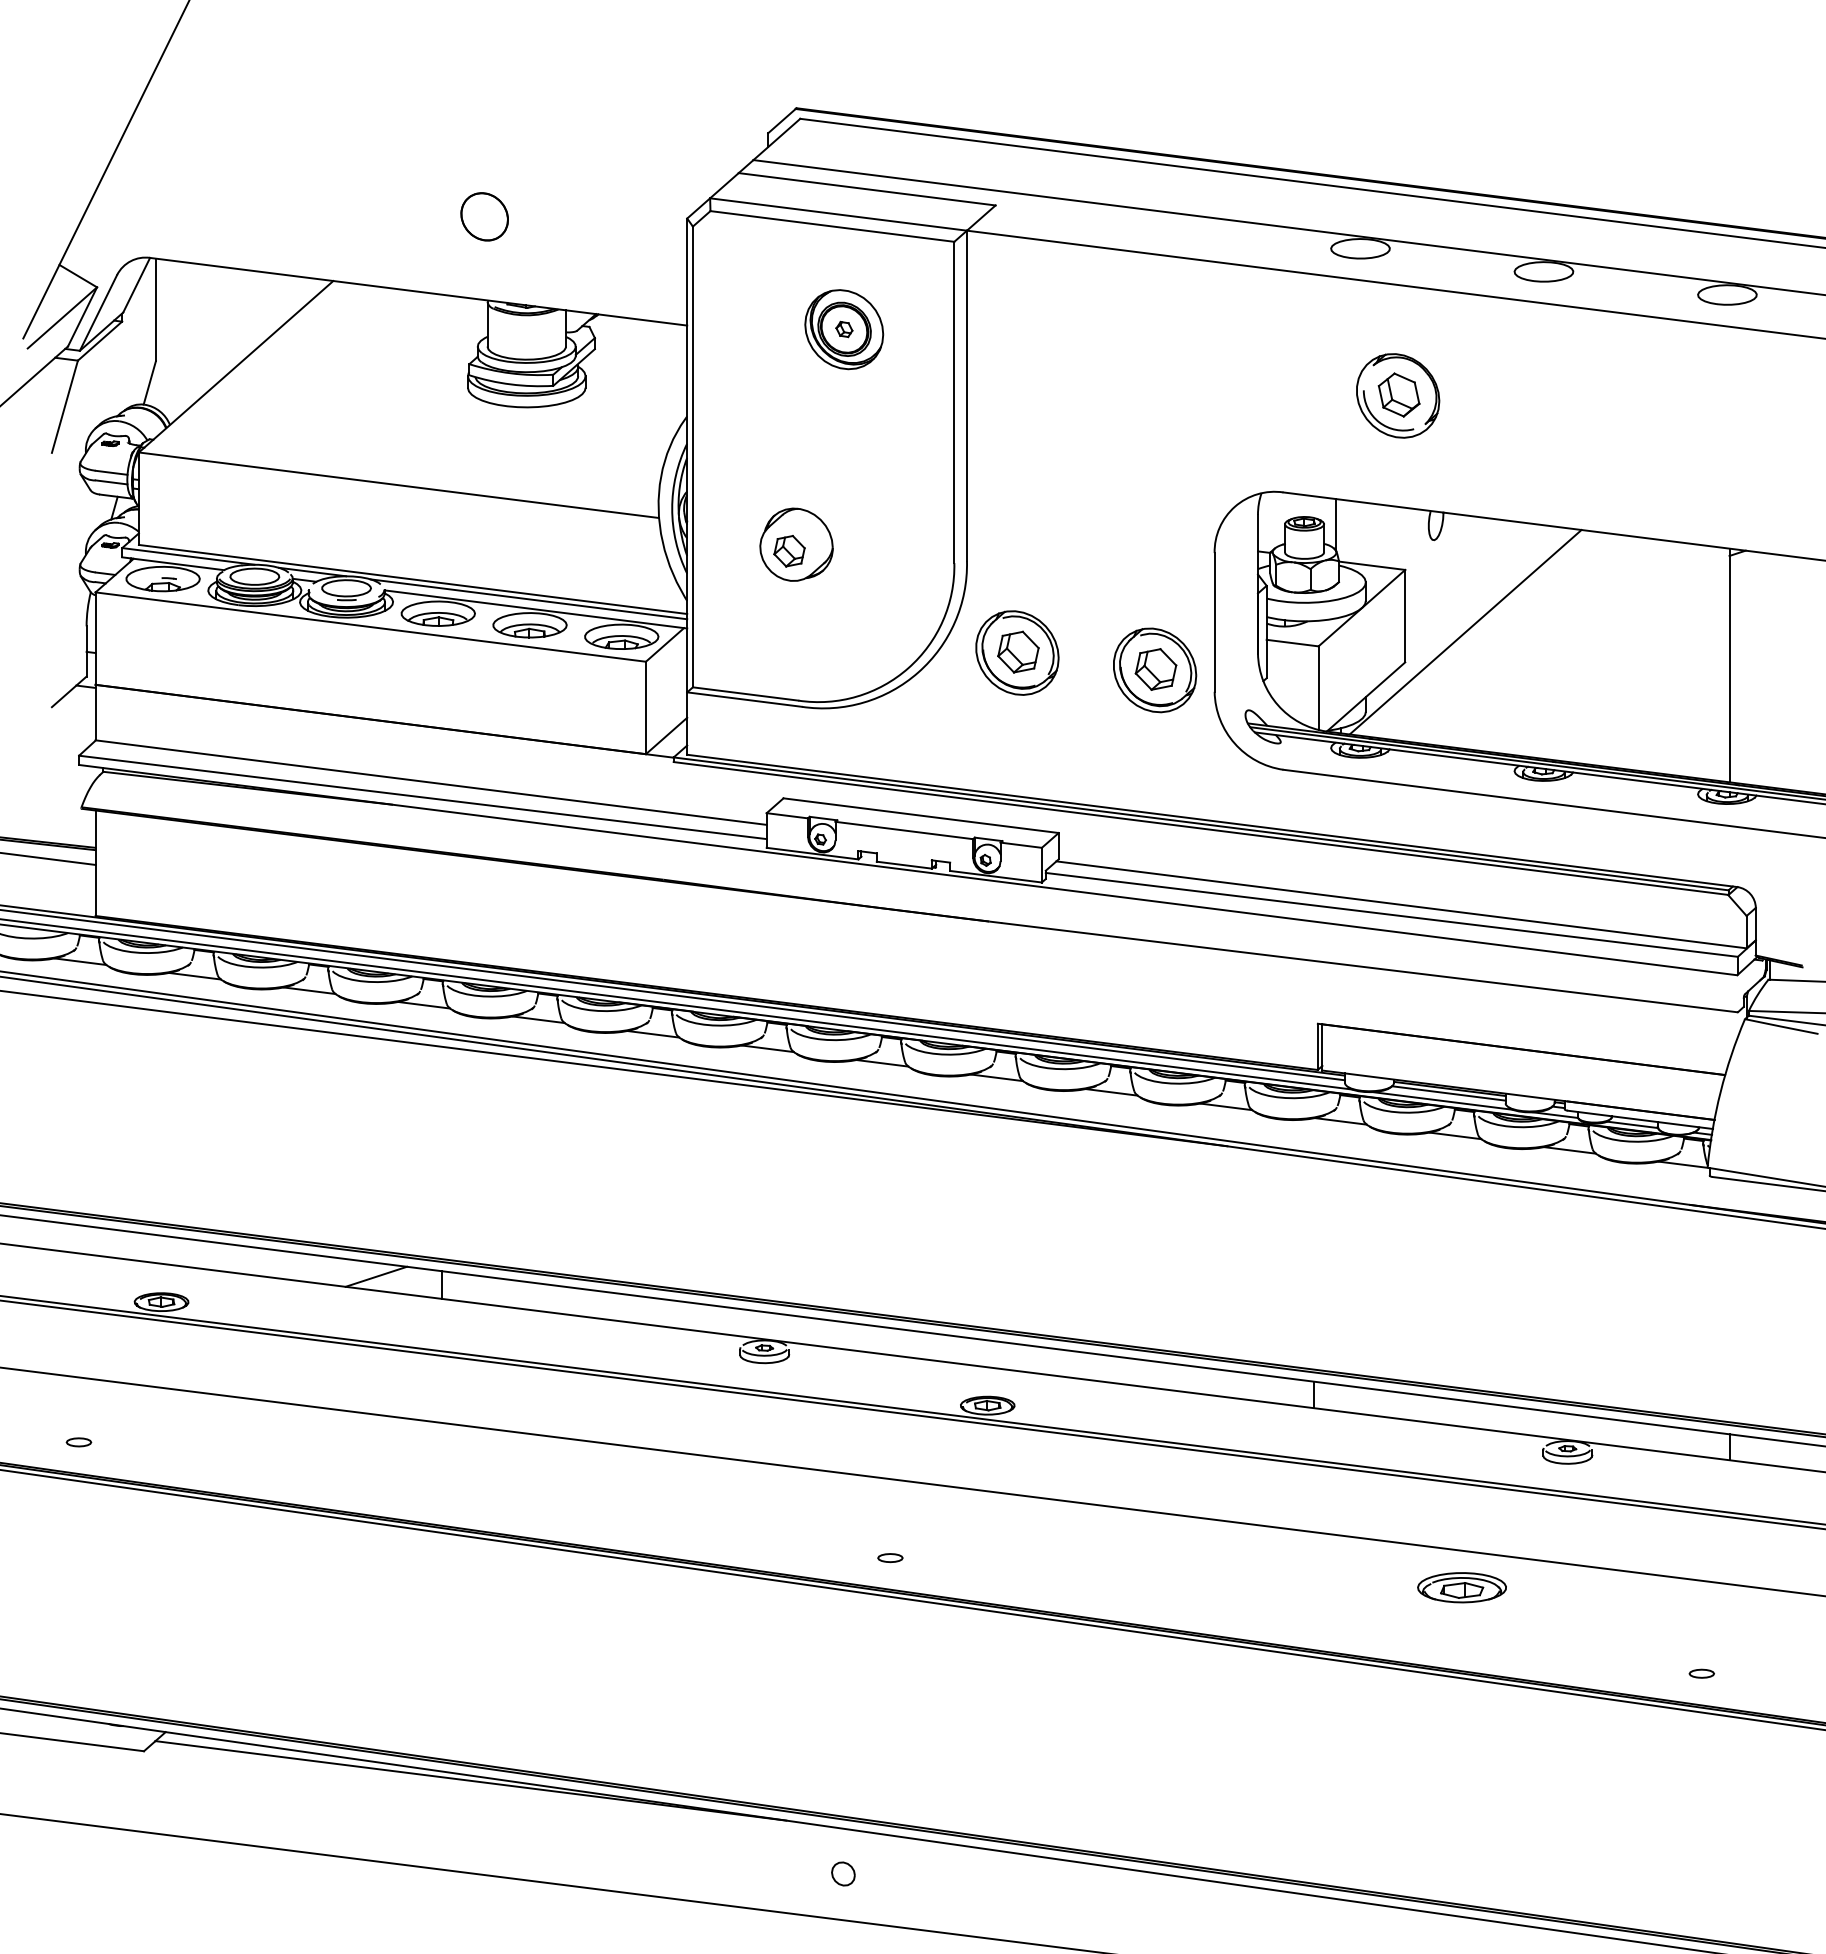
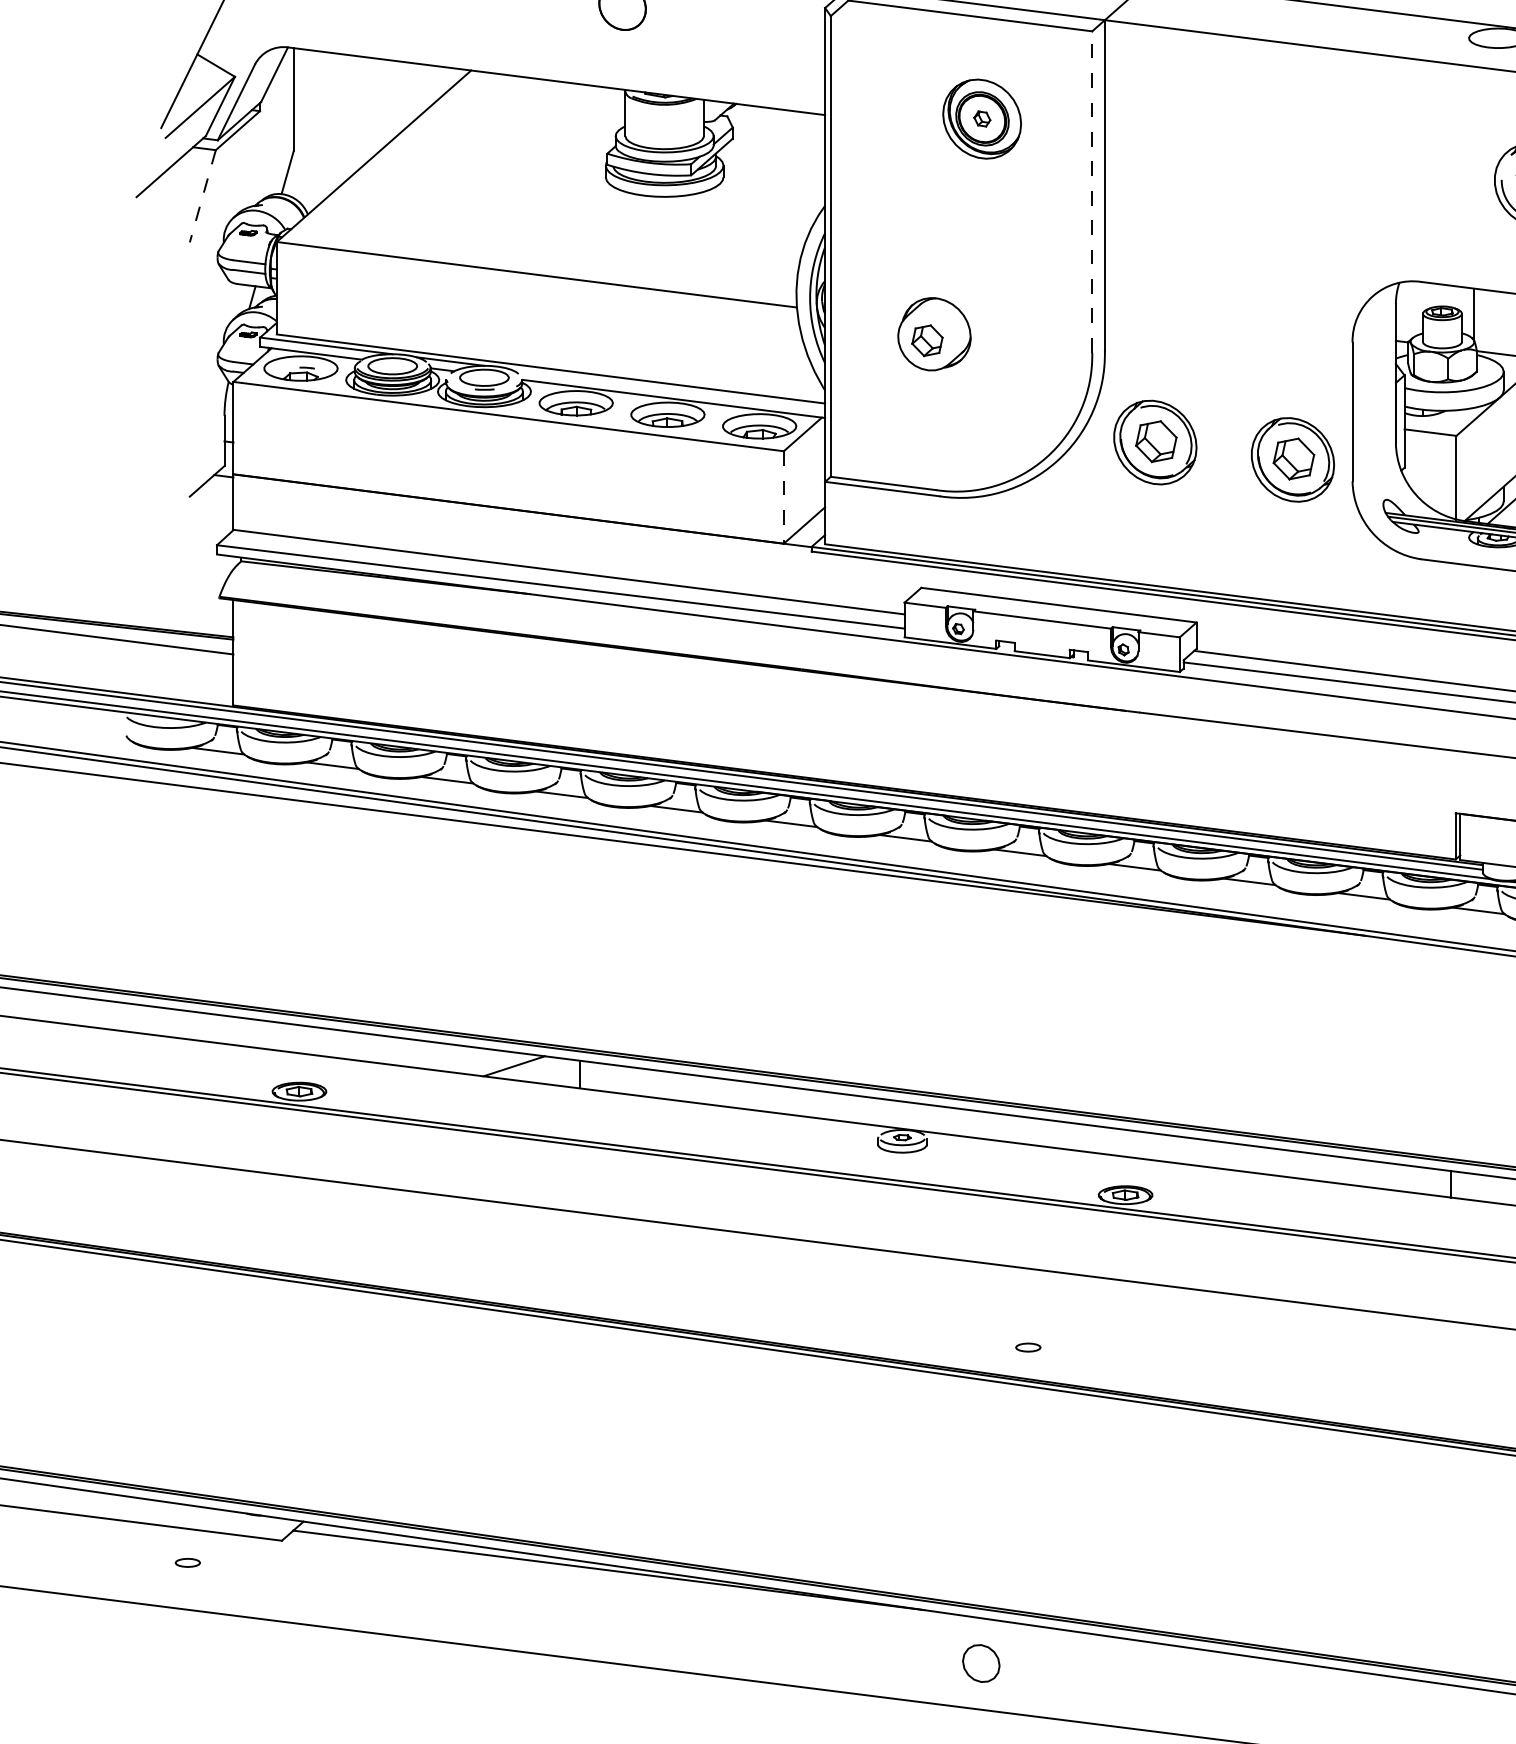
line: (954, 402) -> (1092, 192), solid -> dashed
line: (64, 406) -> (202, 196), solid -> dashed
line: (528, 599) -> (666, 389), removed
line: (645, 708) -> (783, 498), solid -> dashed
part: (78, 1442) -> (187, 1563), moved
part: (843, 1873) -> (981, 1663), size x1.6

